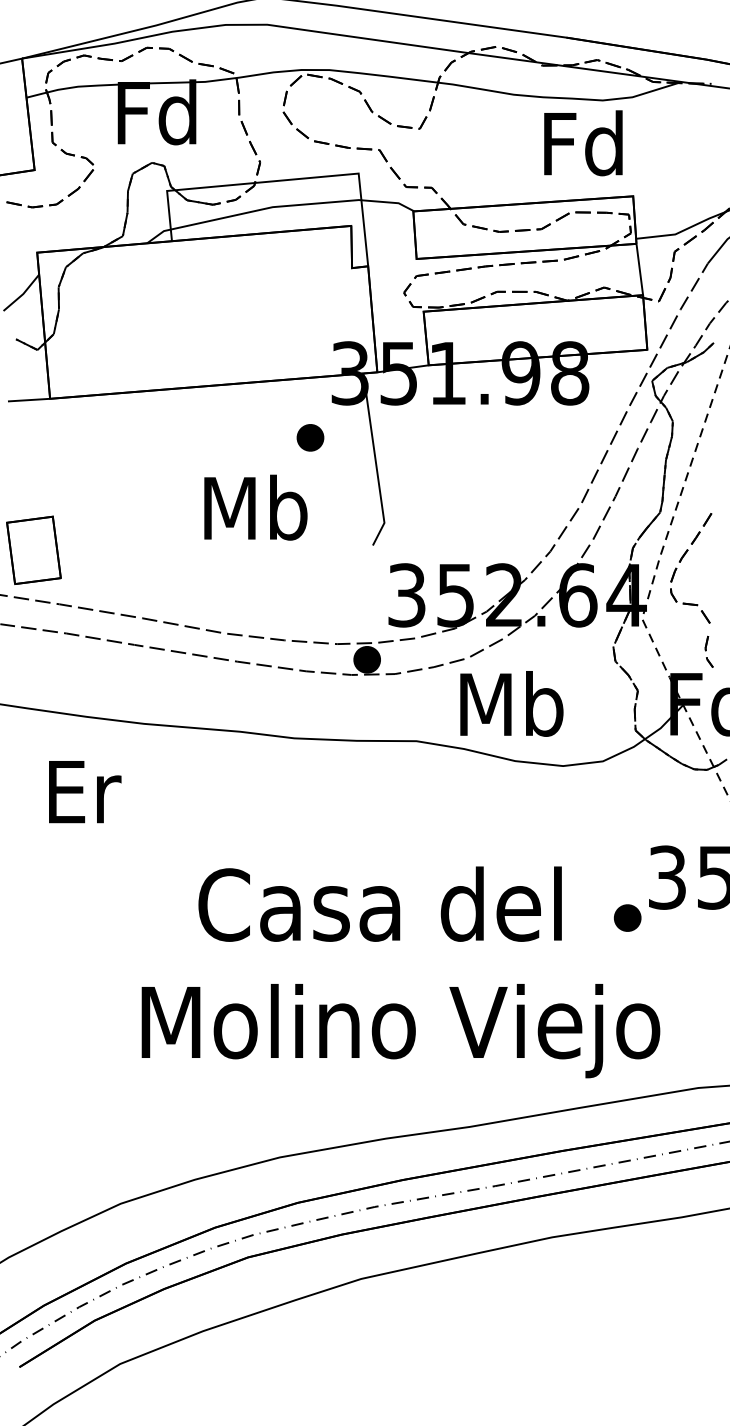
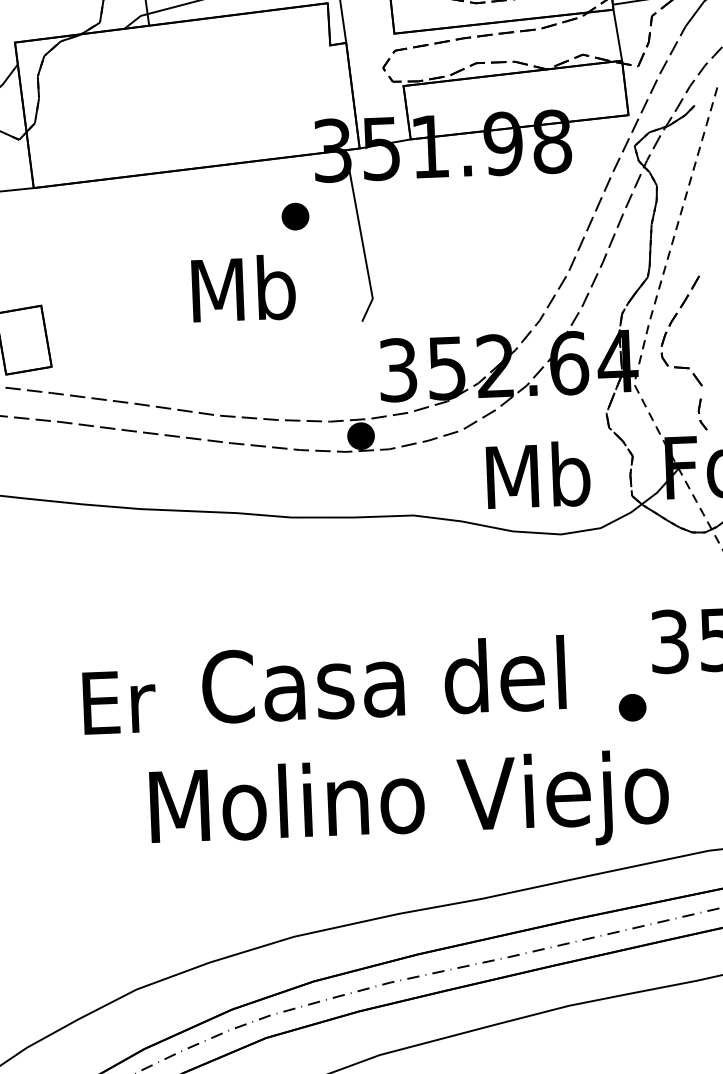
text: (511, 703) -> (538, 474), moved
text: (85, 792) -> (119, 702), moved
part: (627, 917) -> (632, 707), moved

